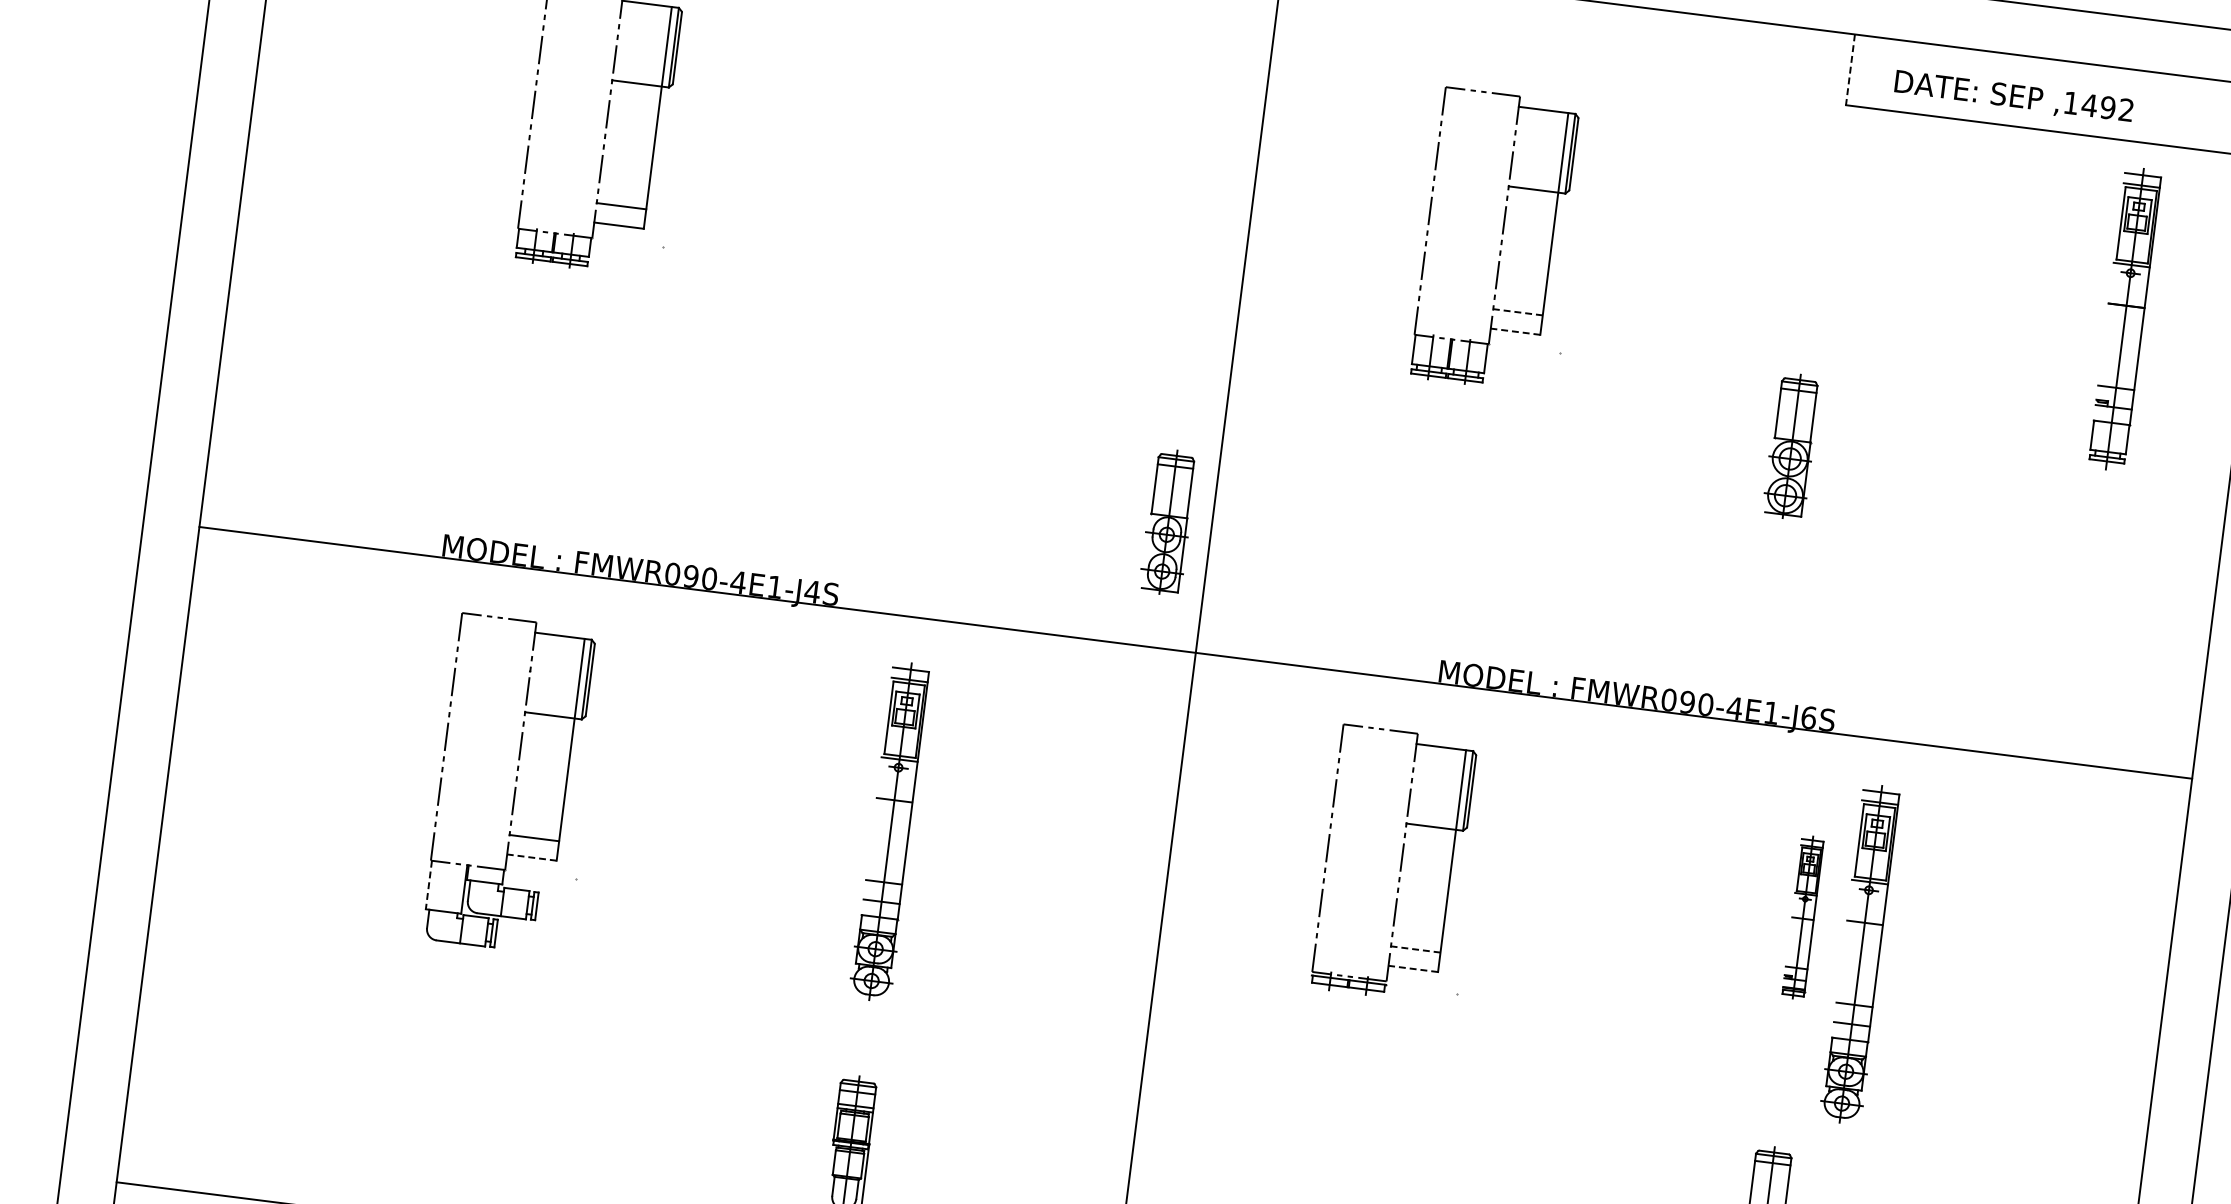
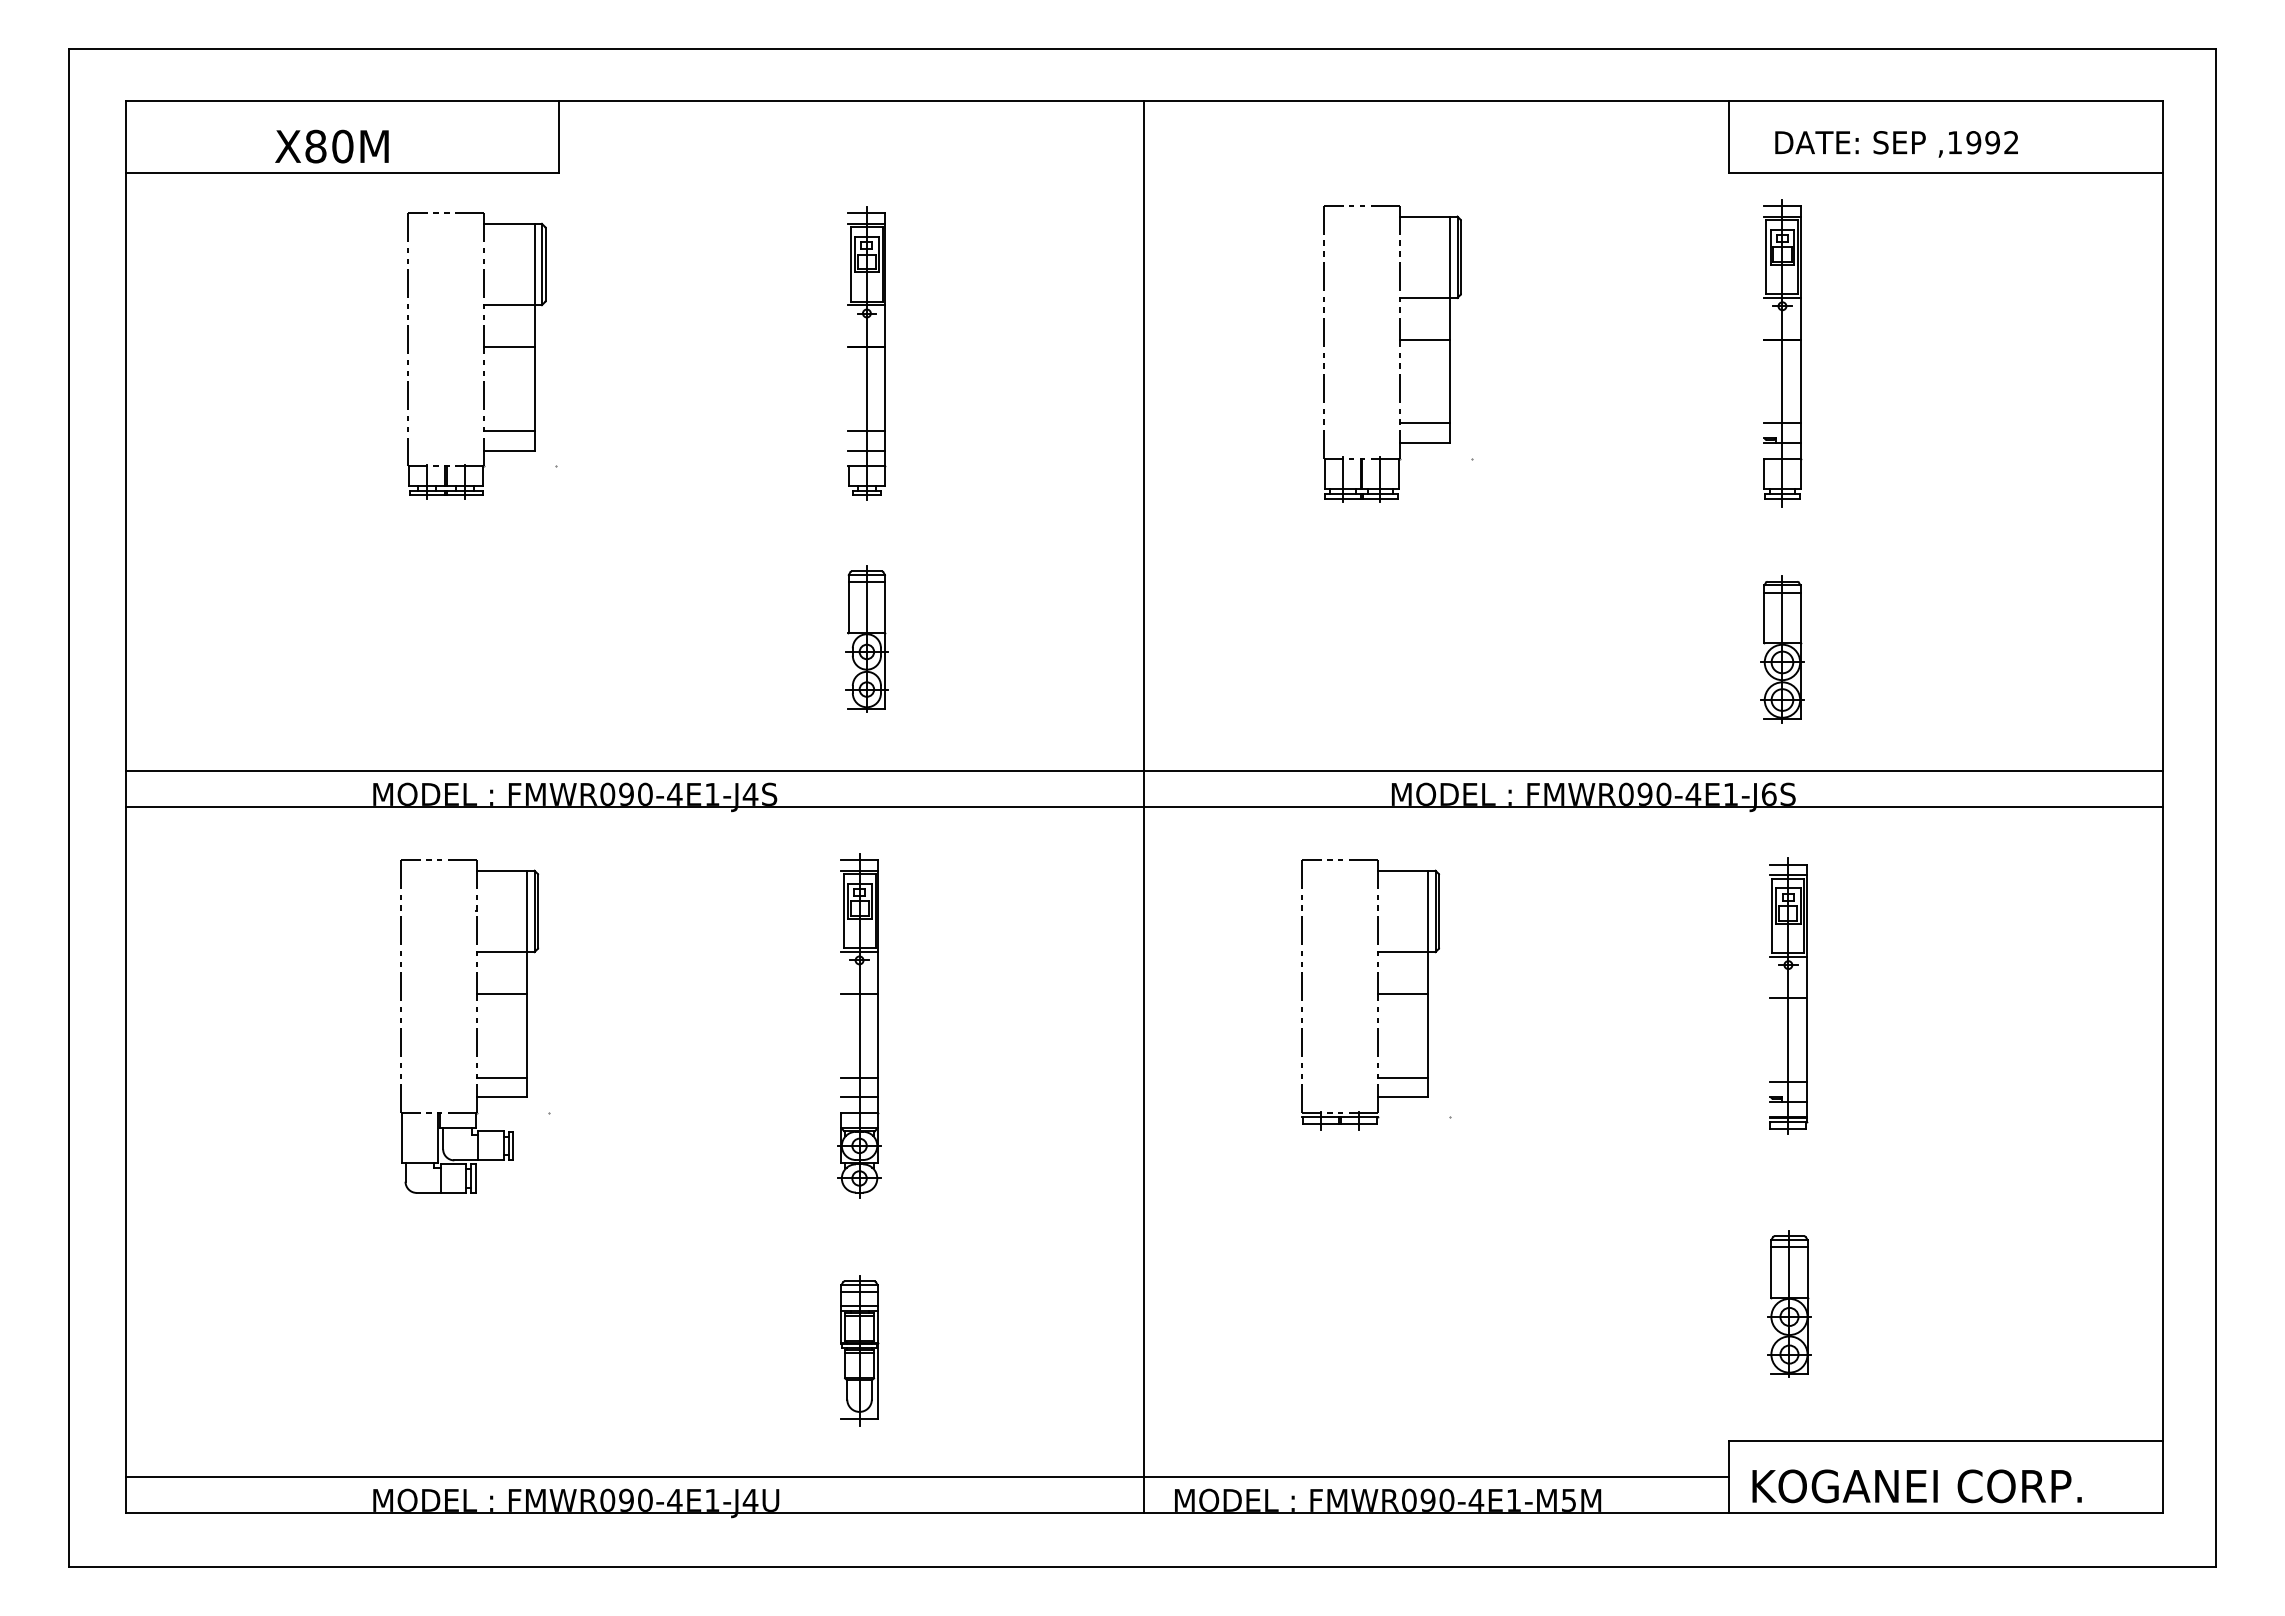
line: (1850, 70) -> (1728, 137), dashed -> solid
text: (2089, 105) -> (1973, 142), ,1492 -> ,1992
line: (632, 123) -> (509, 346), added
part: (980, 174) -> (866, 353), added
line: (1527, 230) -> (1424, 339), added
line: (1517, 312) -> (1424, 423), dashed -> solid
part: (2124, 319) -> (1782, 353), moved
line: (1515, 331) -> (1424, 443), dashed -> solid
part: (1791, 446) -> (1782, 649), moved
part: (1168, 521) -> (866, 638), moved
line: (1199, 617) -> (1143, 770), added
line: (544, 755) -> (501, 993), added
line: (531, 857) -> (501, 1097), dashed -> solid
line: (1425, 867) -> (1402, 993), added
line: (428, 885) -> (401, 1138), dashed -> solid
part: (1802, 916) -> (1788, 995), size x1.67
line: (1415, 949) -> (1402, 1077), dashed -> solid
part: (1860, 953) -> (1851, 1025), removed
line: (1412, 968) -> (1402, 1097), dashed -> solid

